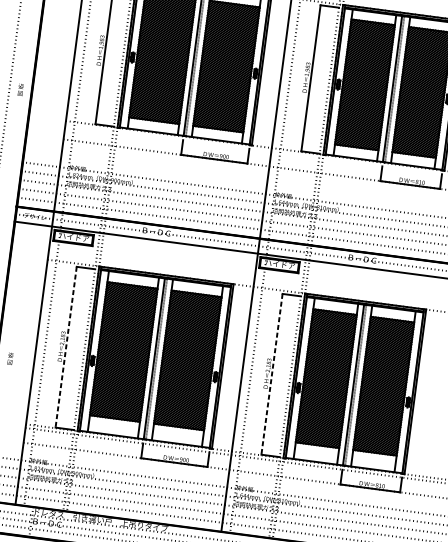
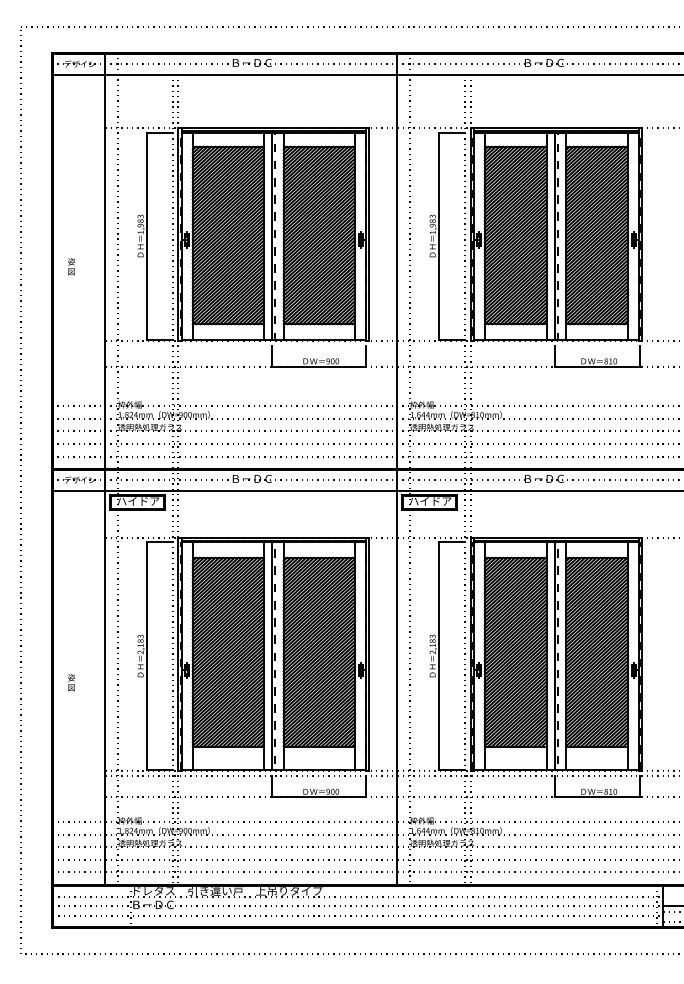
text: (20, 89) -> (71, 266), moved
line: (66, 347) -> (147, 656), dashed -> solid
line: (272, 374) -> (439, 656), dashed -> solid

